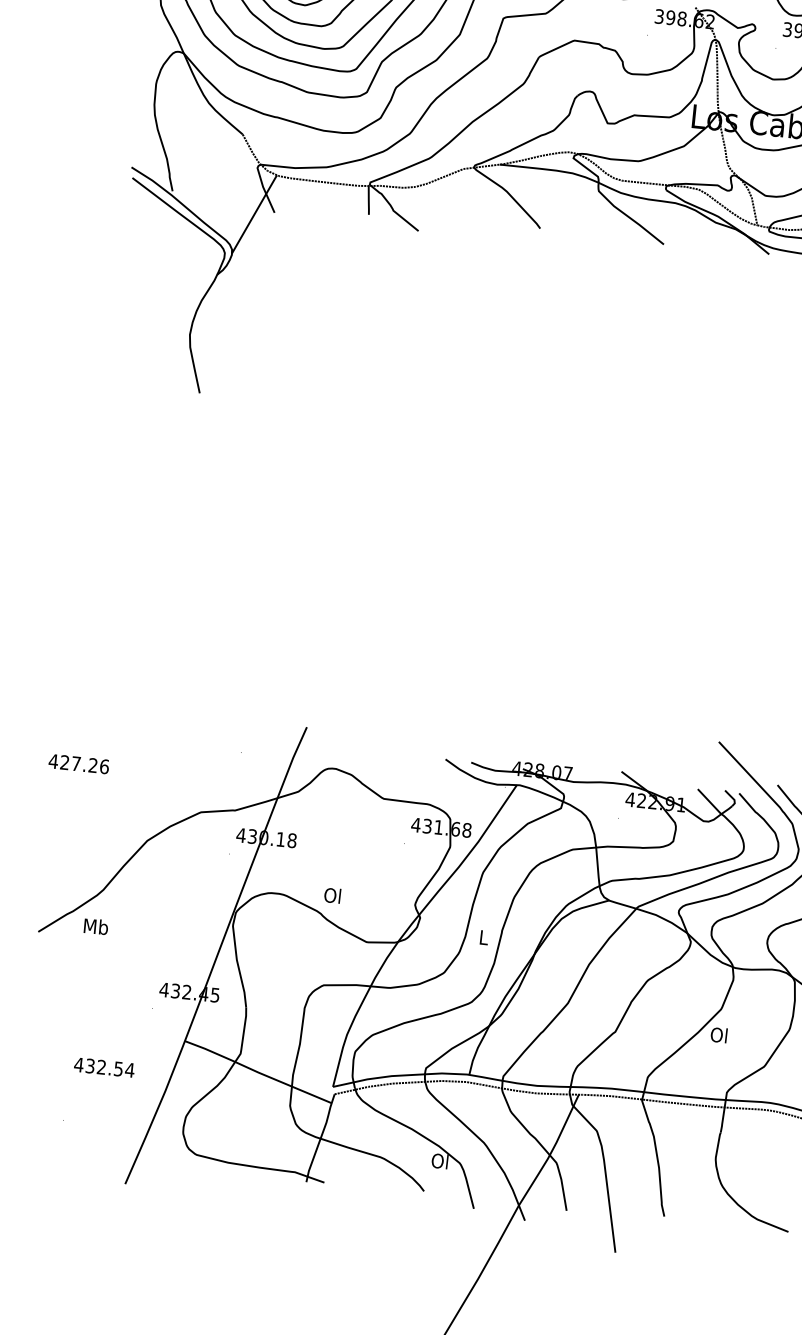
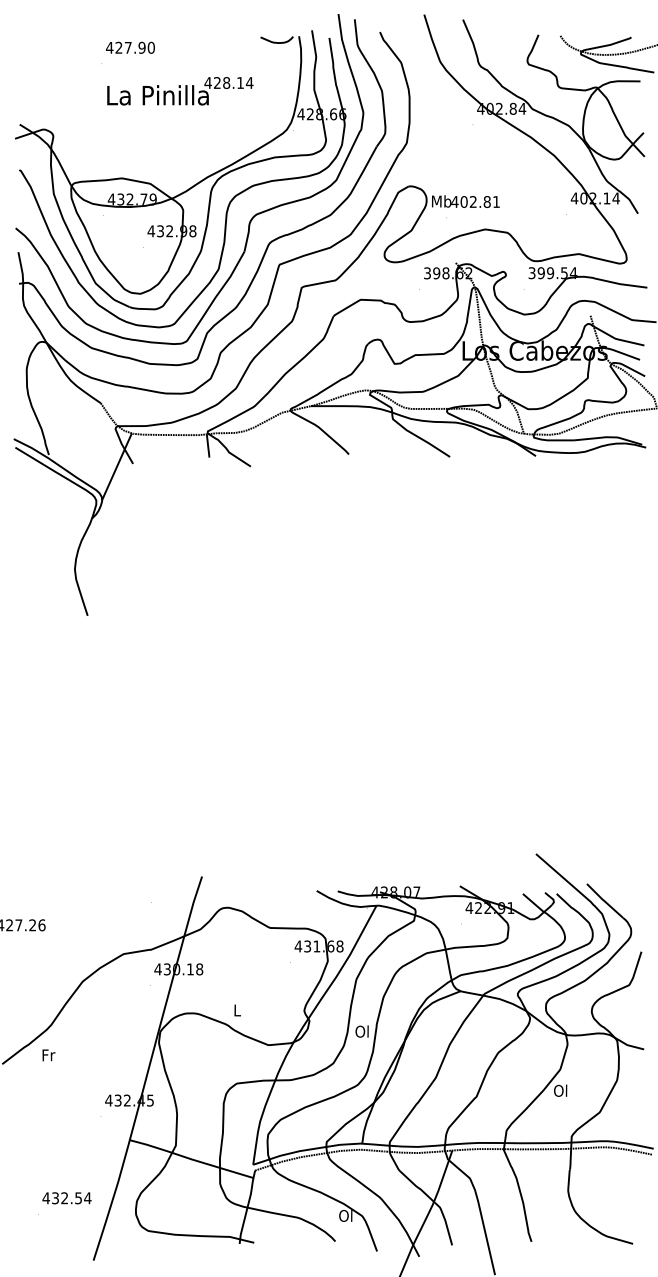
text: (332, 895) -> (236, 1010), Ol -> L
text: (96, 927) -> (48, 1055), Mb -> Fr
text: (482, 937) -> (361, 1031), L -> Ol
text: (103, 1067) -> (66, 1198), moved

